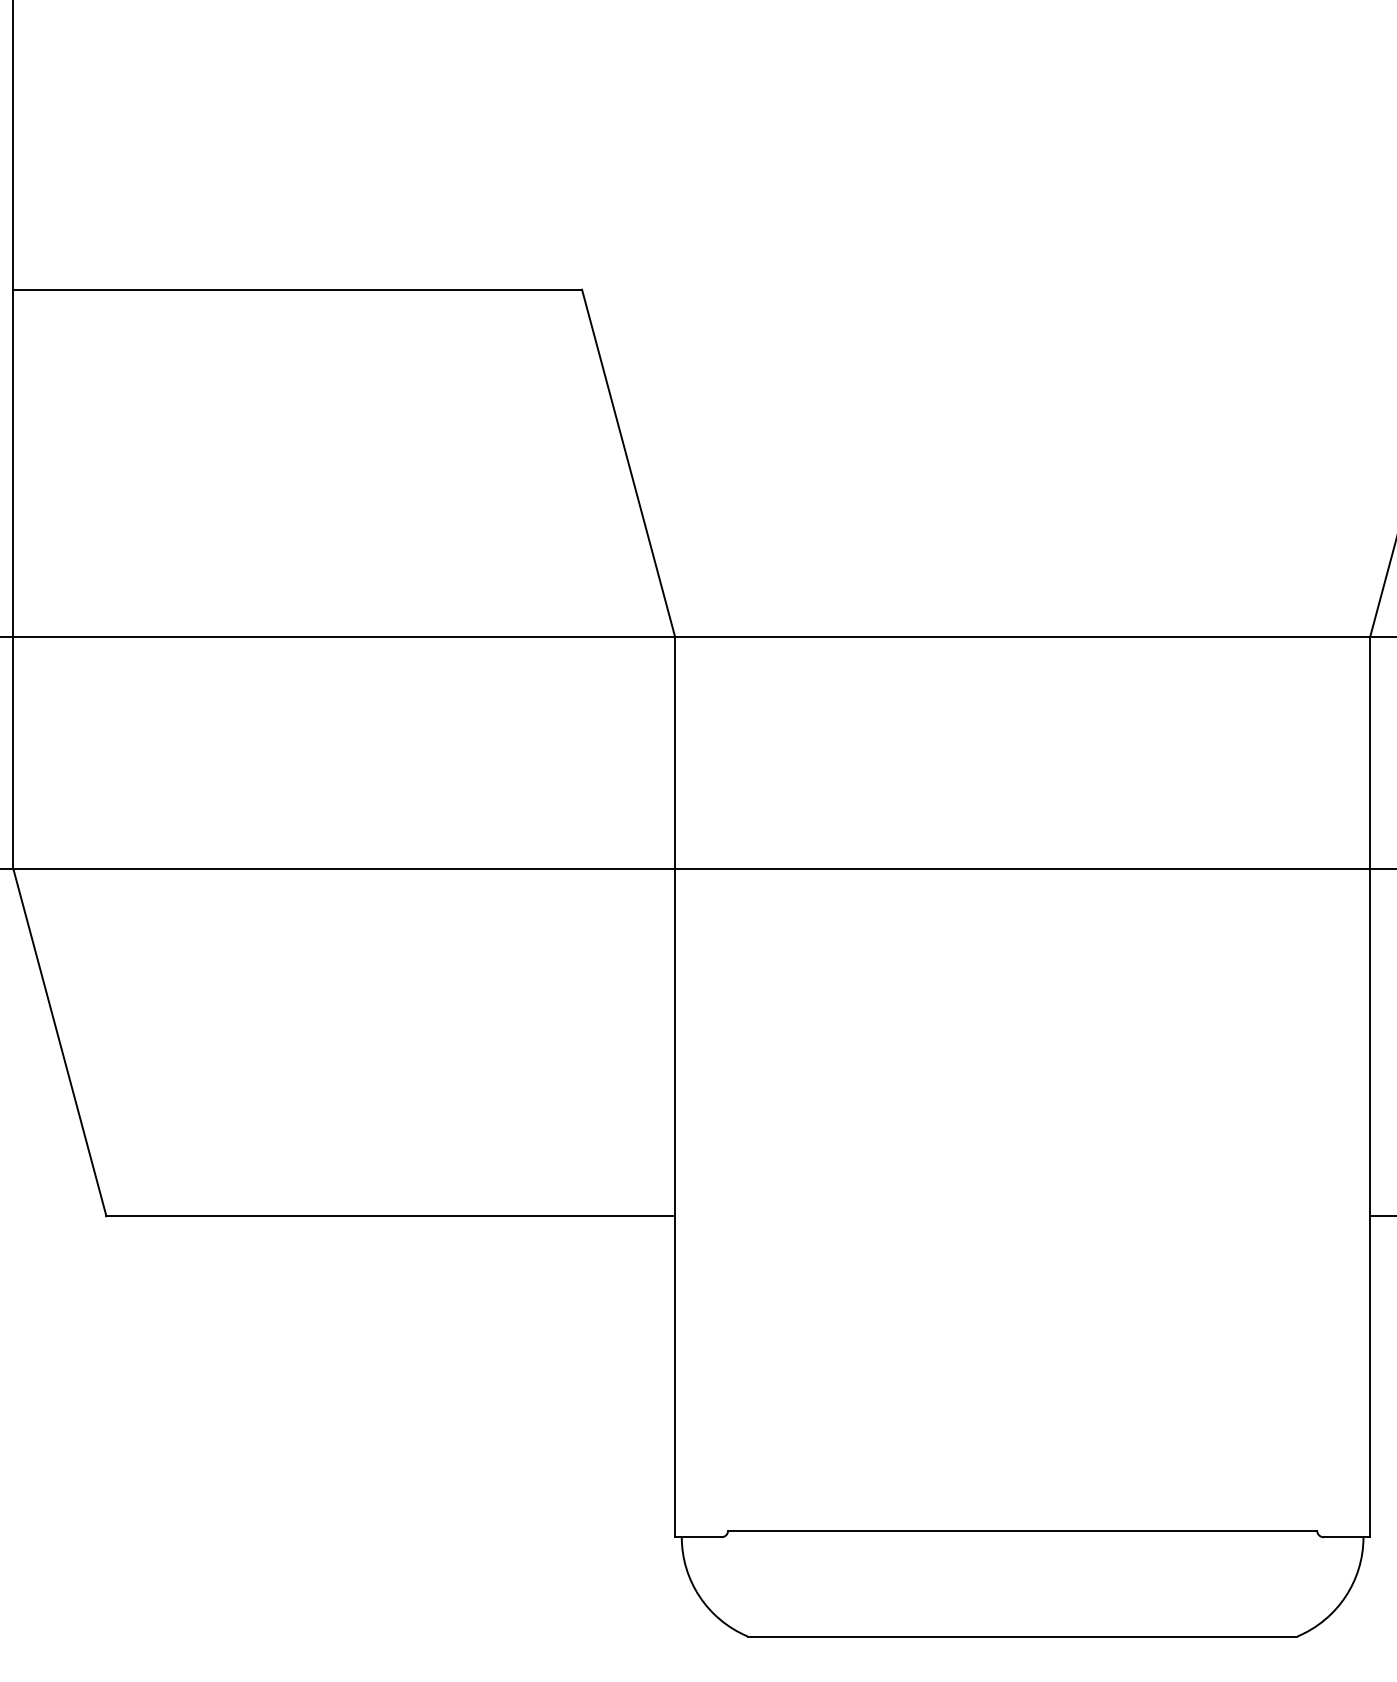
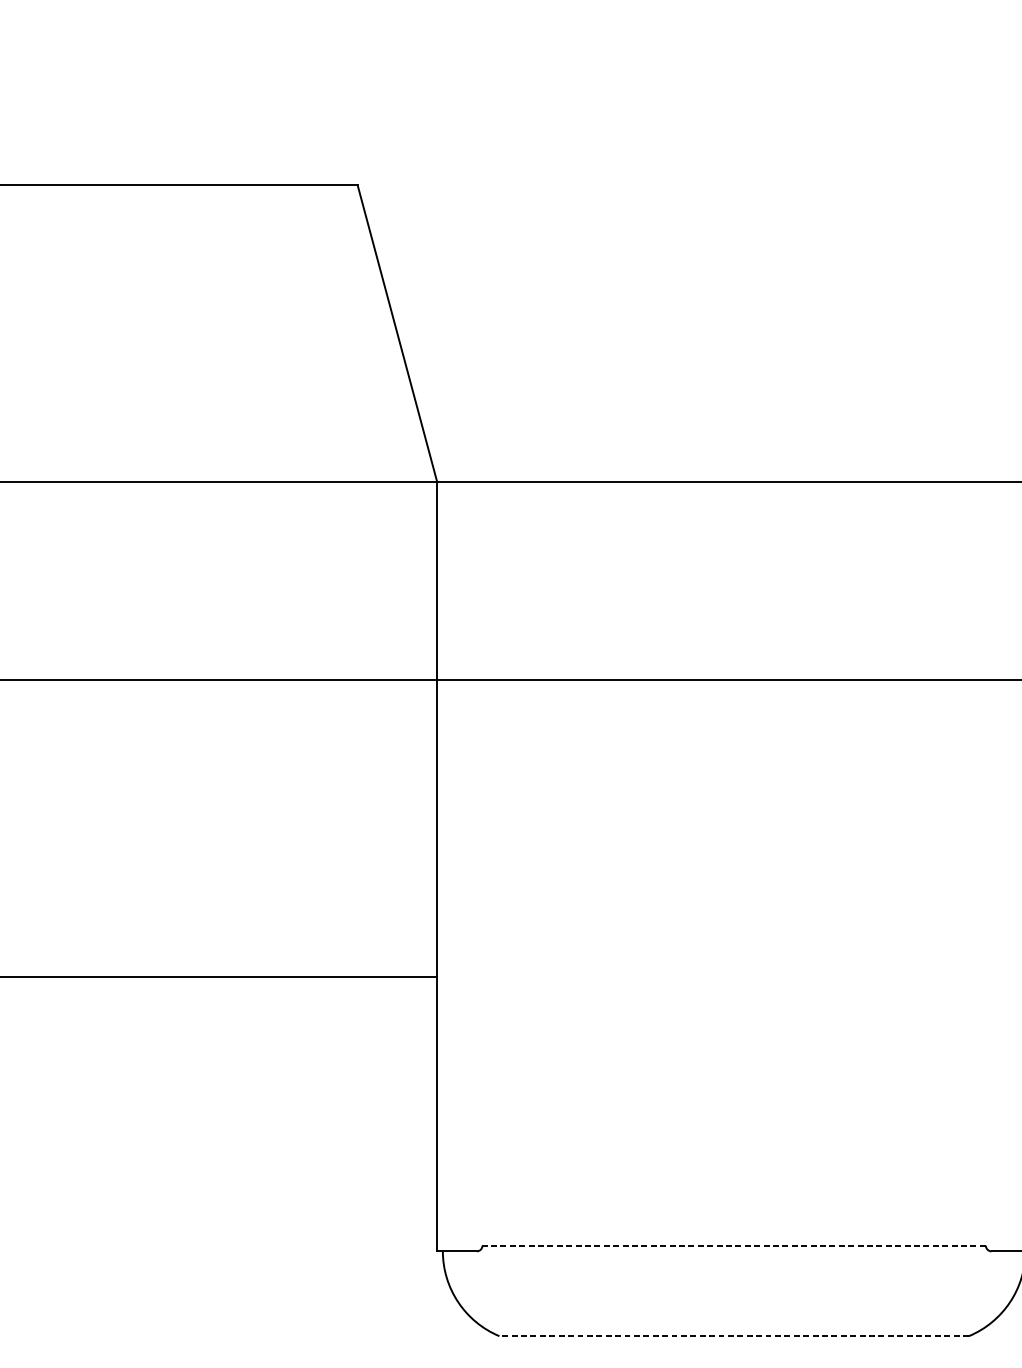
line: (1022, 1530) -> (734, 1245), solid -> dashed
line: (1022, 1636) -> (734, 1336), solid -> dashed

